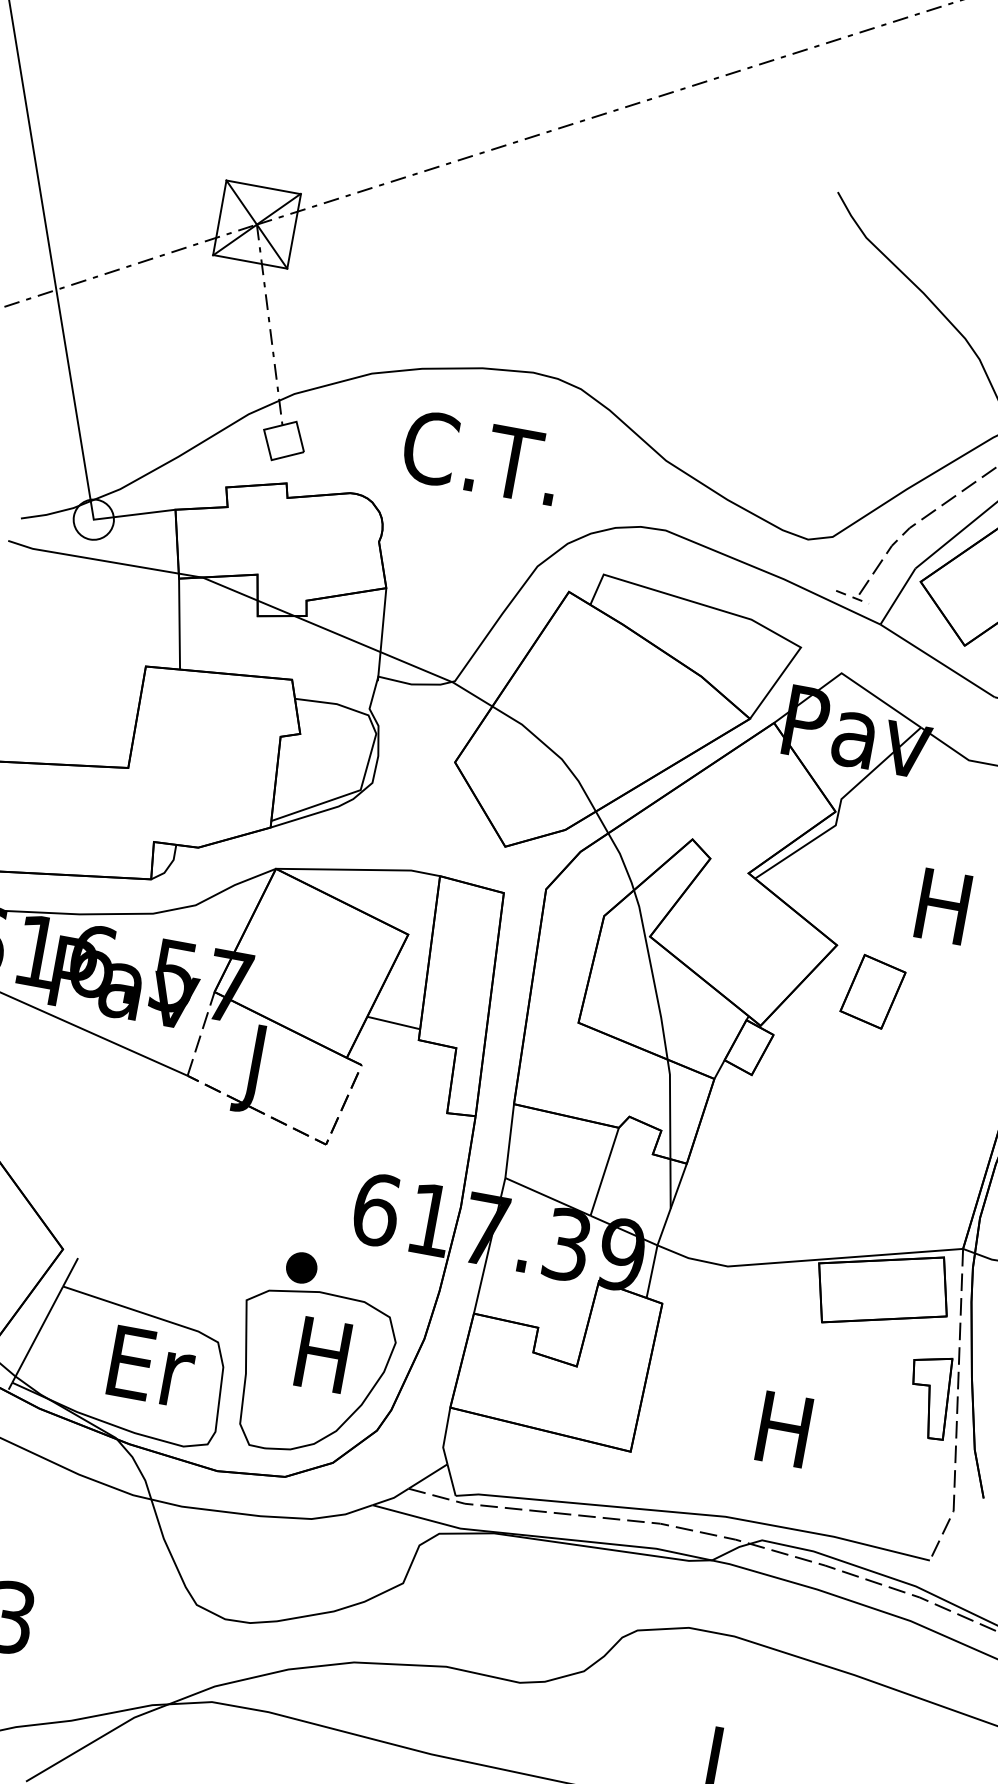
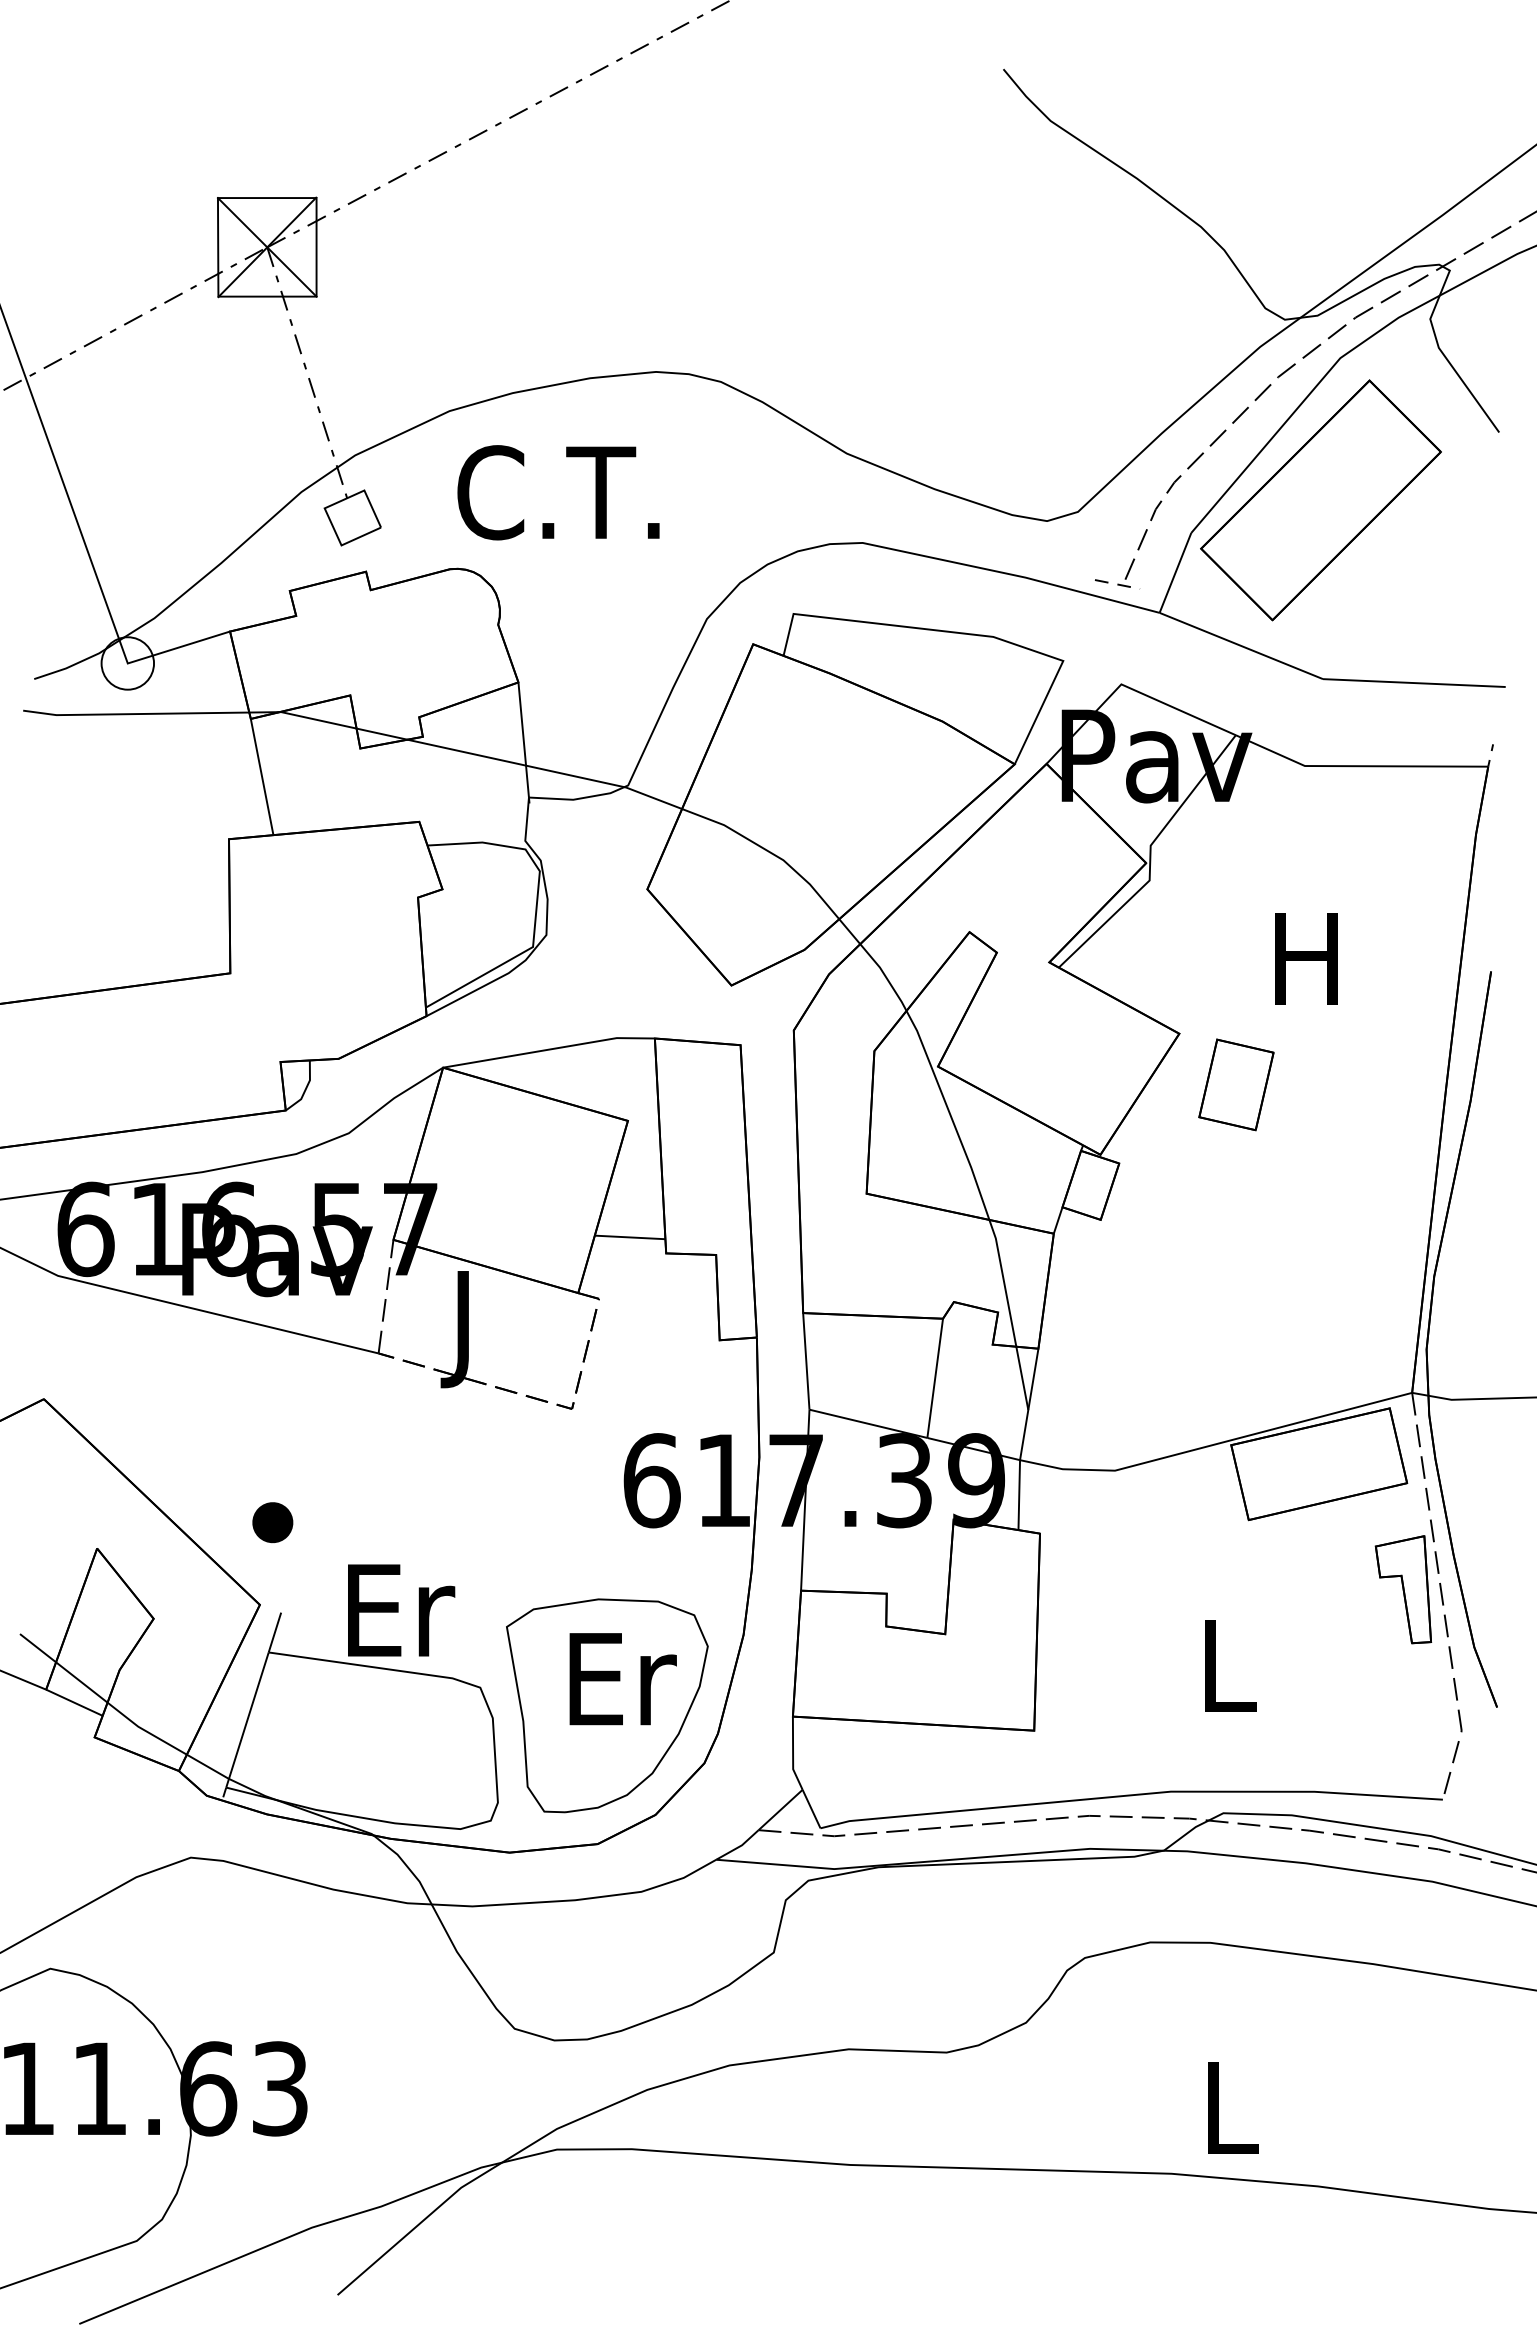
text: (481, 457) -> (558, 492), moved
part: (301, 1267) -> (272, 1522), moved
text: (326, 1355) -> (622, 1679), H -> Er
text: (152, 1366) -> (401, 1610), moved
text: (784, 1429) -> (1225, 1665), H -> L

